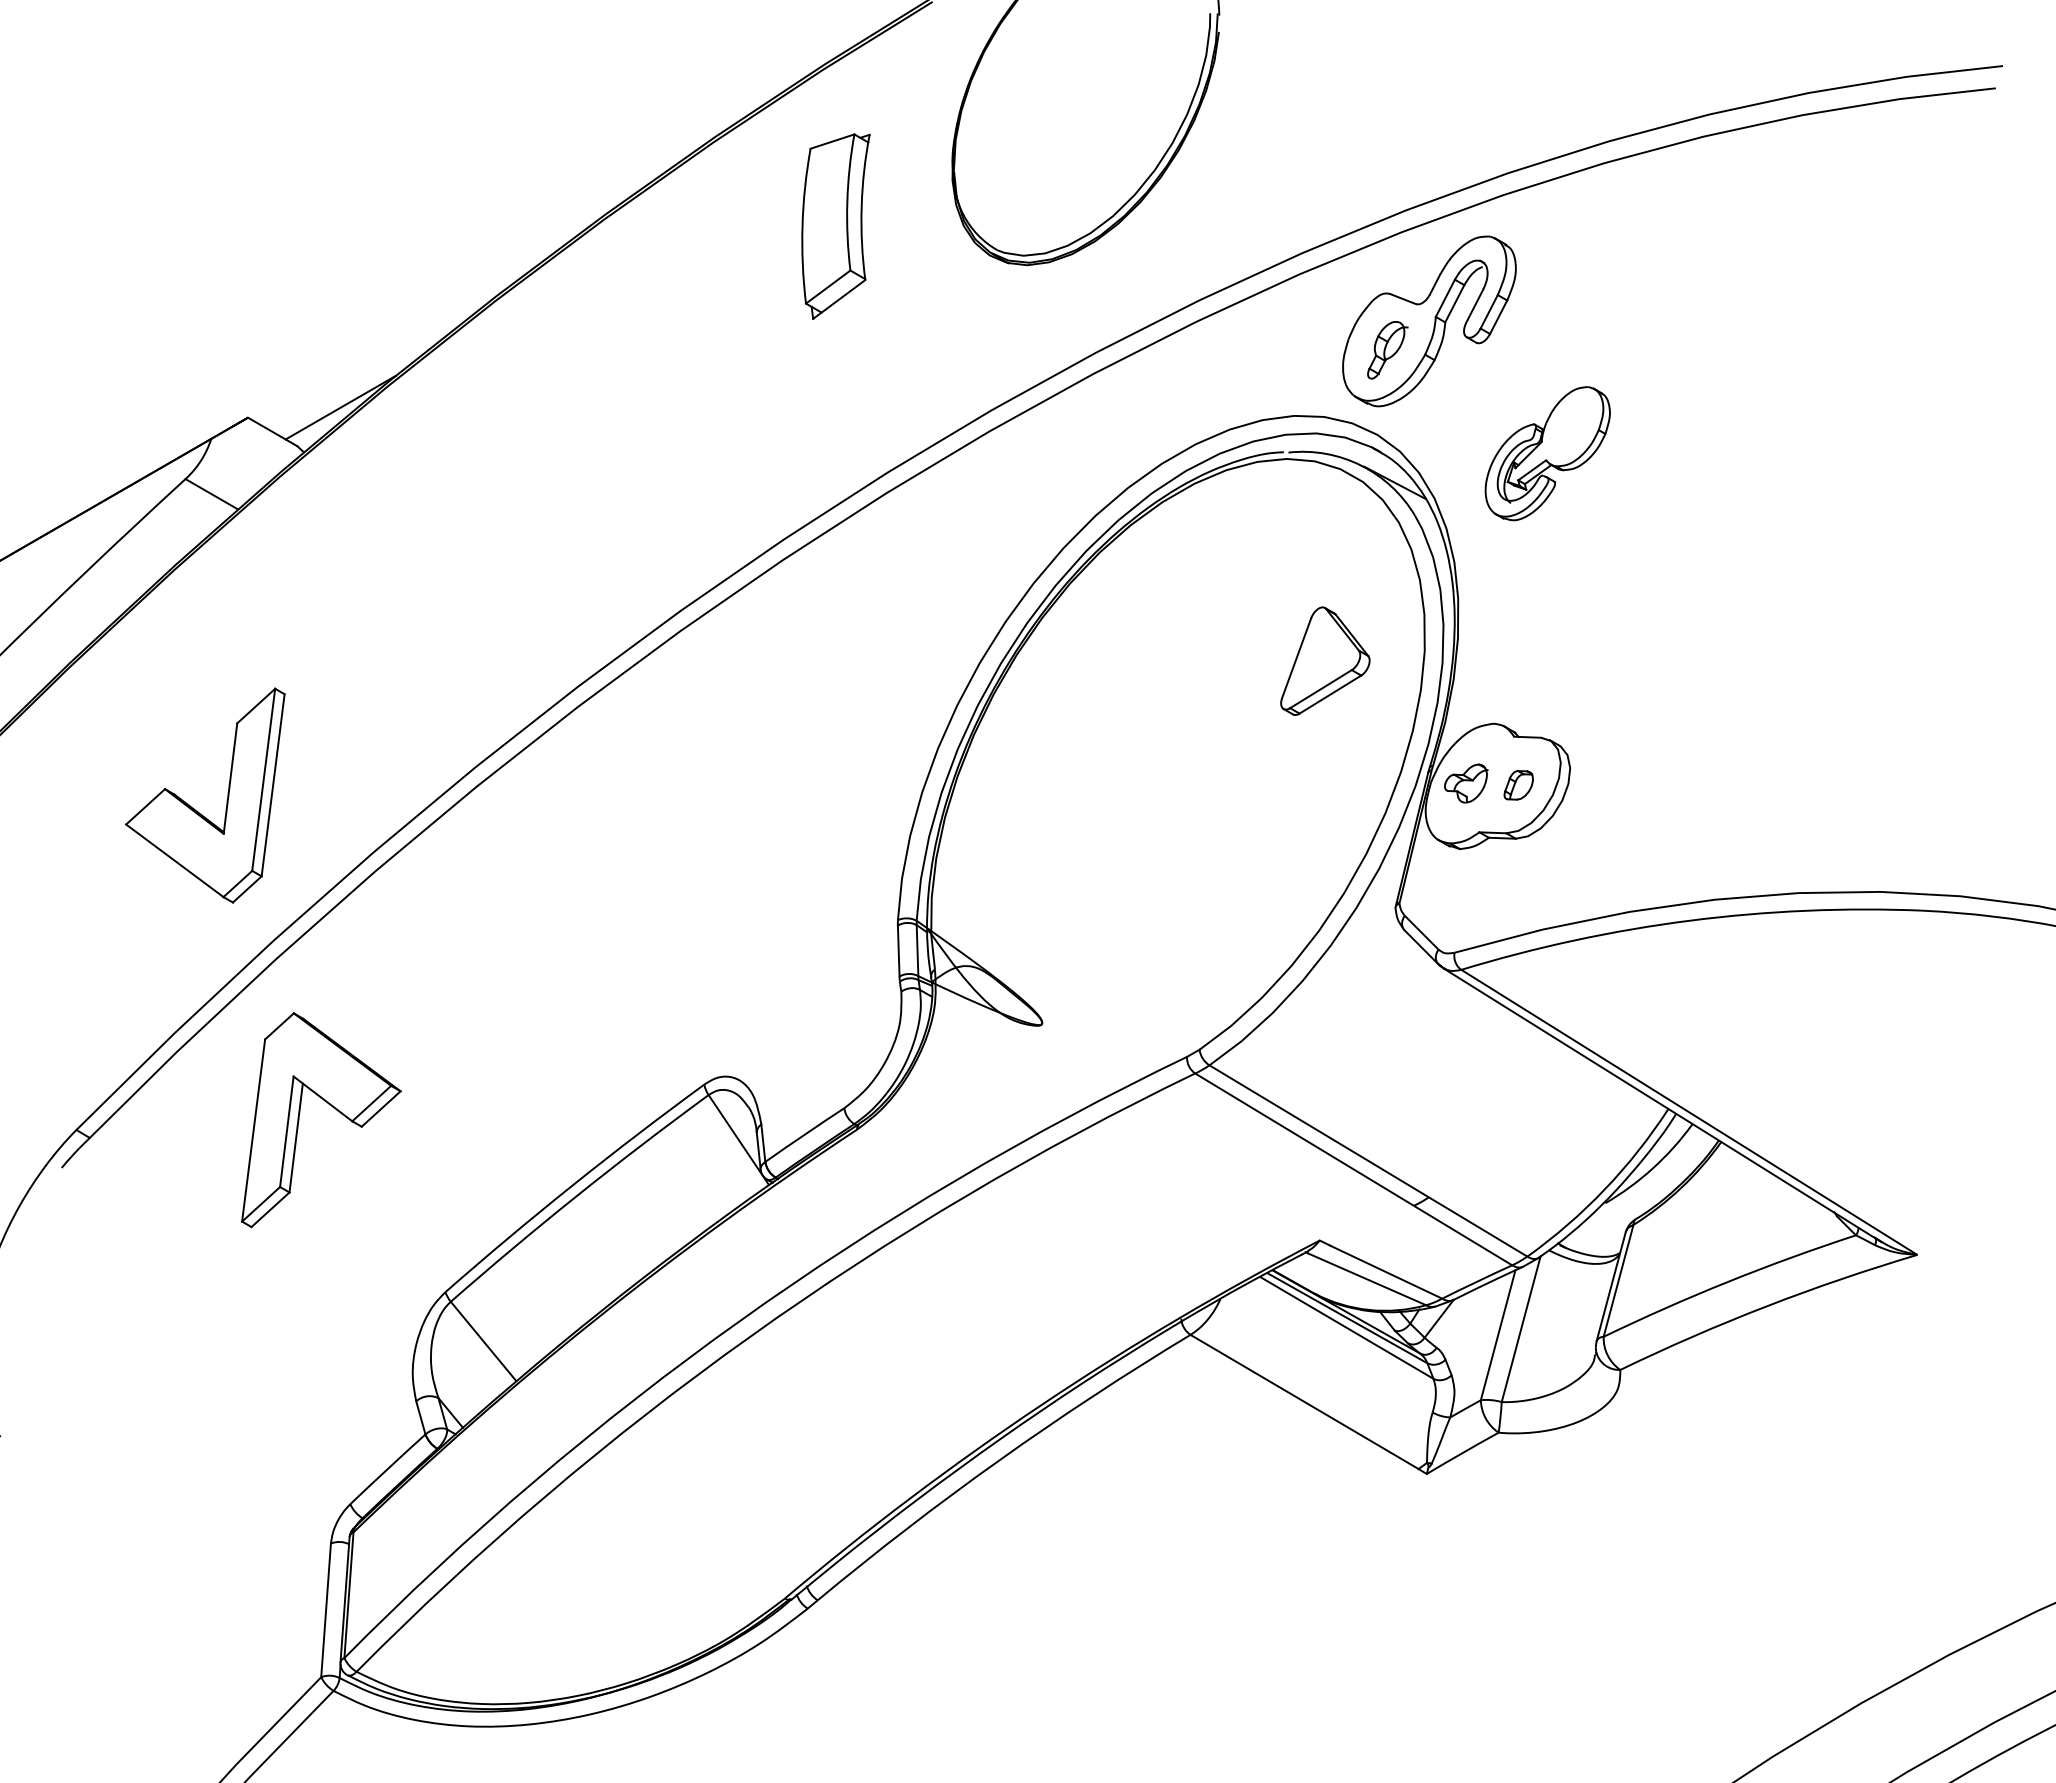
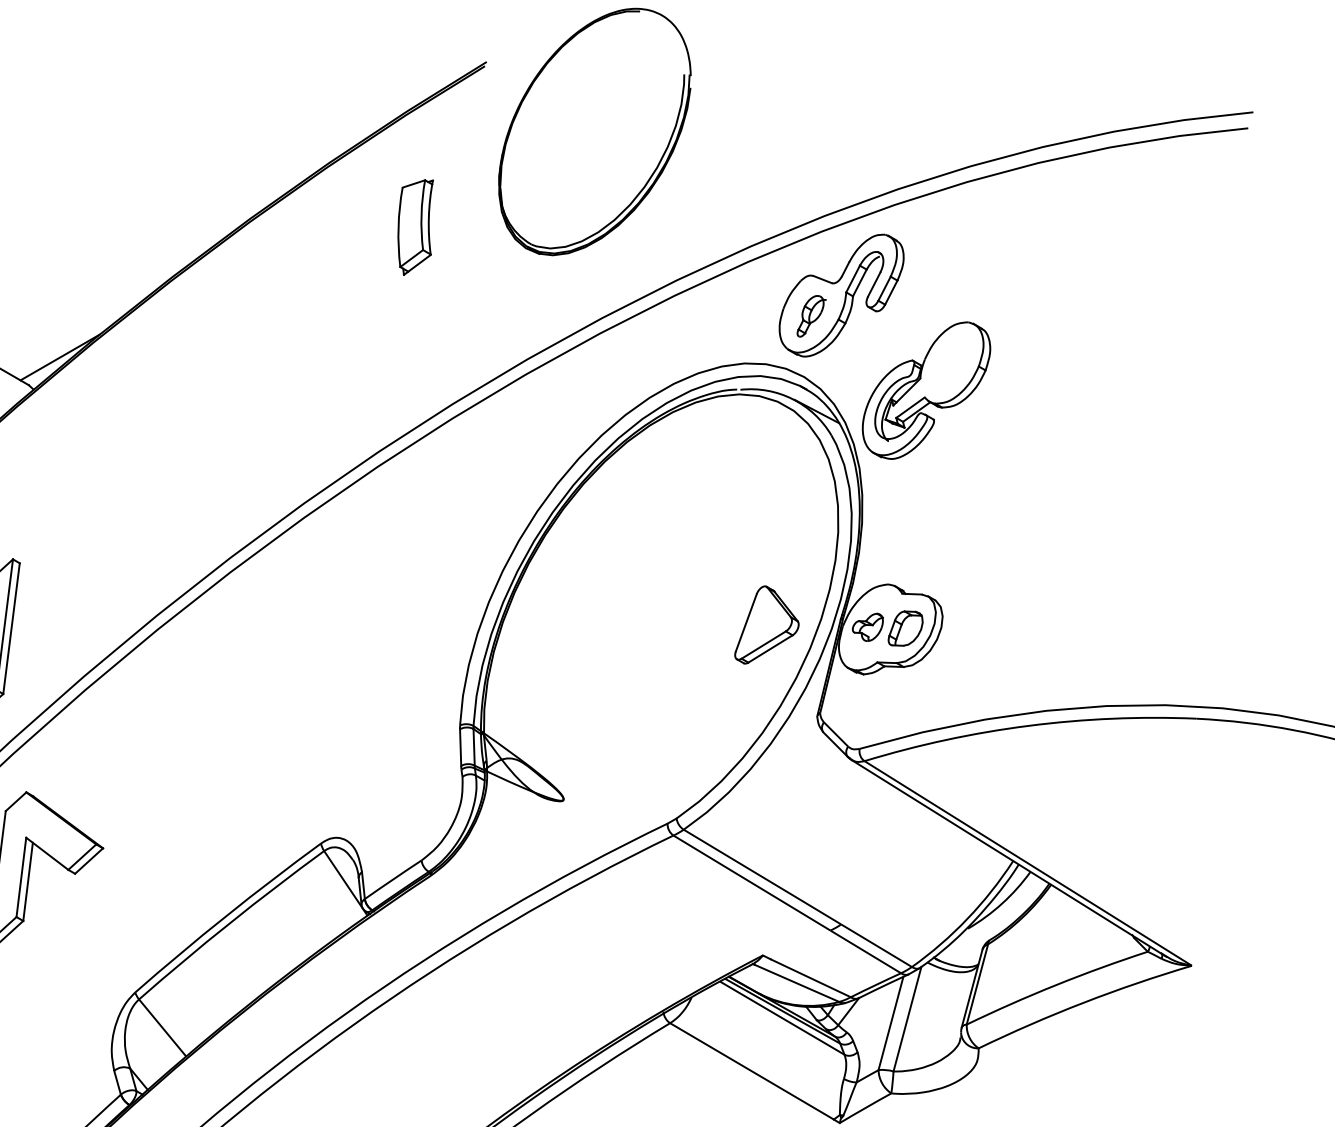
part: (836, 226) -> (415, 227), size x0.71
part: (1547, 453) -> (926, 390), size x1.43
part: (1325, 660) -> (767, 624), moved
part: (1518, 785) -> (905, 628), size x1.67

